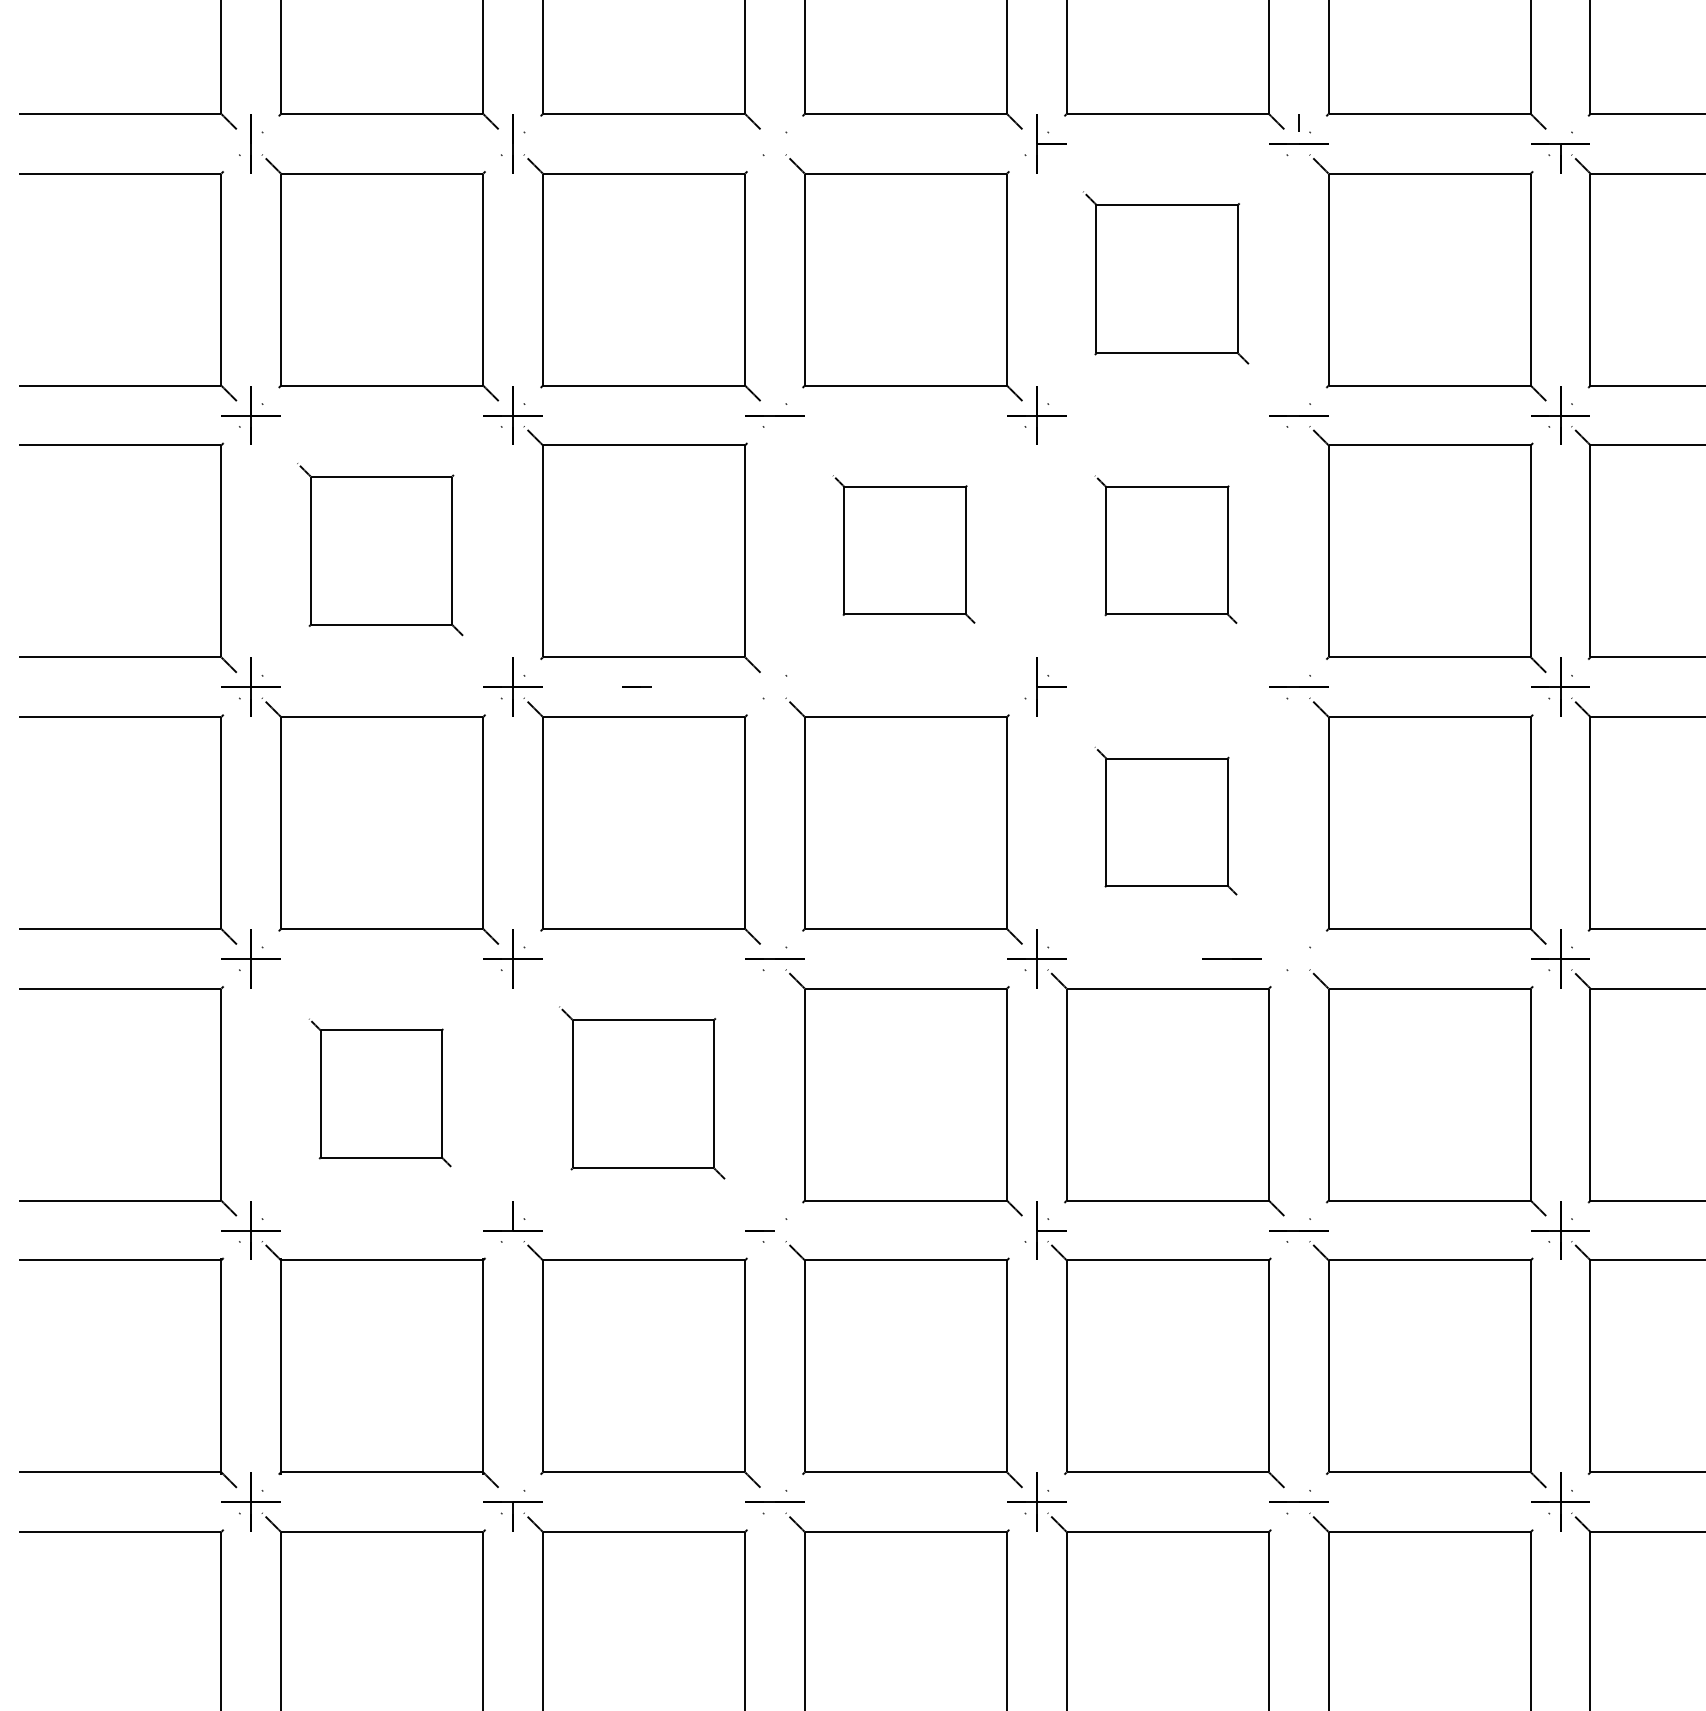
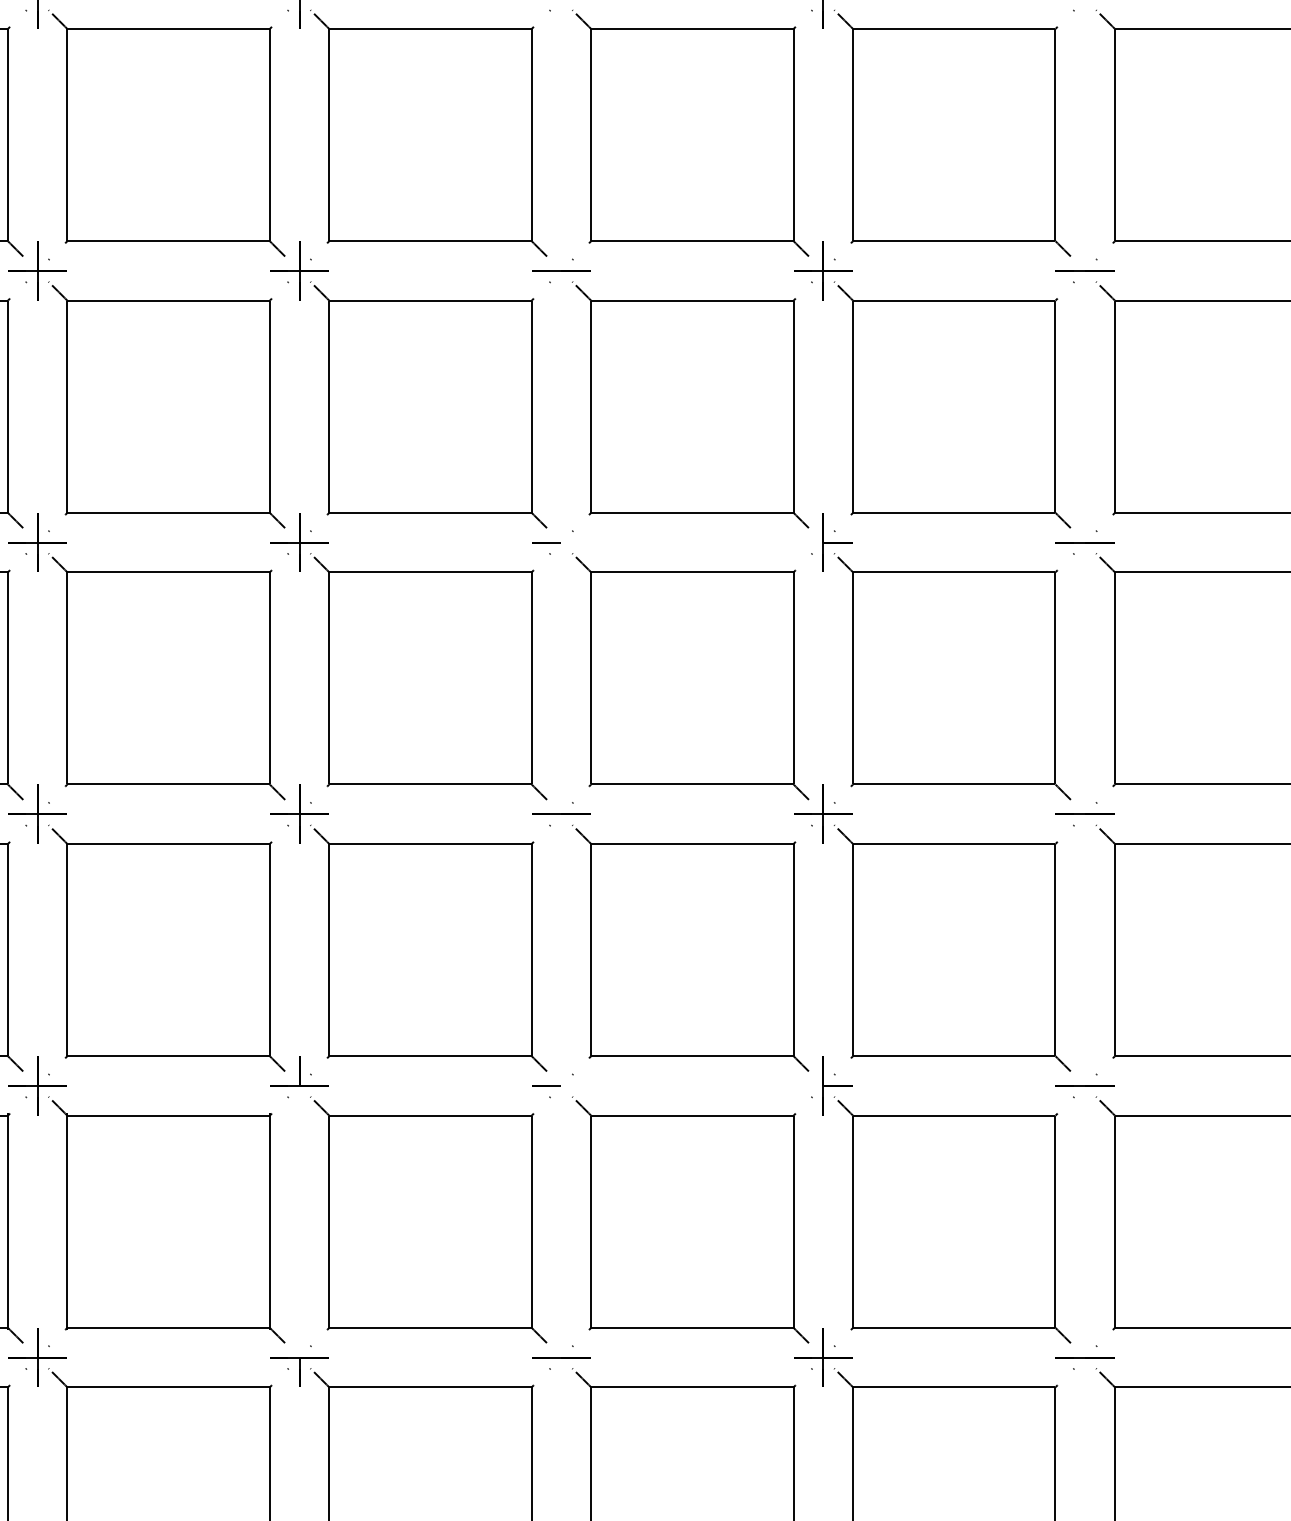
part: (1165, 277) -> (951, 132), size x1.43
part: (379, 549) -> (165, 404), size x1.43
part: (903, 549) -> (689, 404), size x1.67
part: (1165, 549) -> (951, 404), size x1.67
line: (636, 686) -> (545, 541), moved
part: (1165, 820) -> (951, 675), size x1.67
line: (1231, 958) -> (1084, 813), moved
part: (379, 1092) -> (165, 947), size x1.67
part: (641, 1092) -> (427, 947), size x1.43

